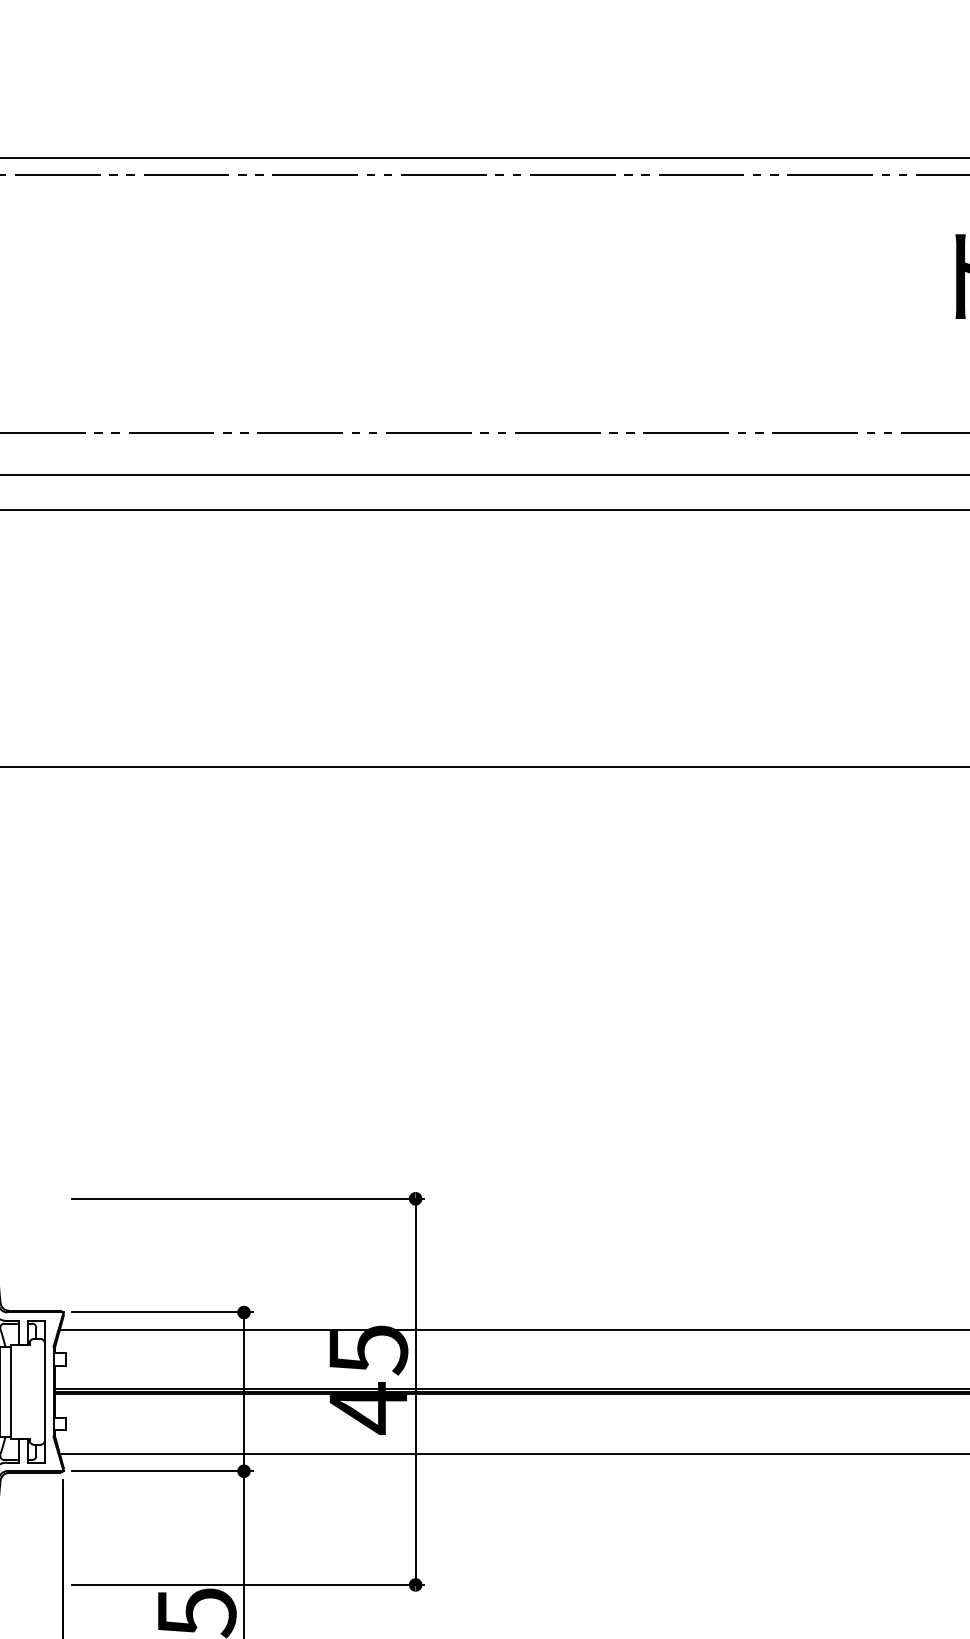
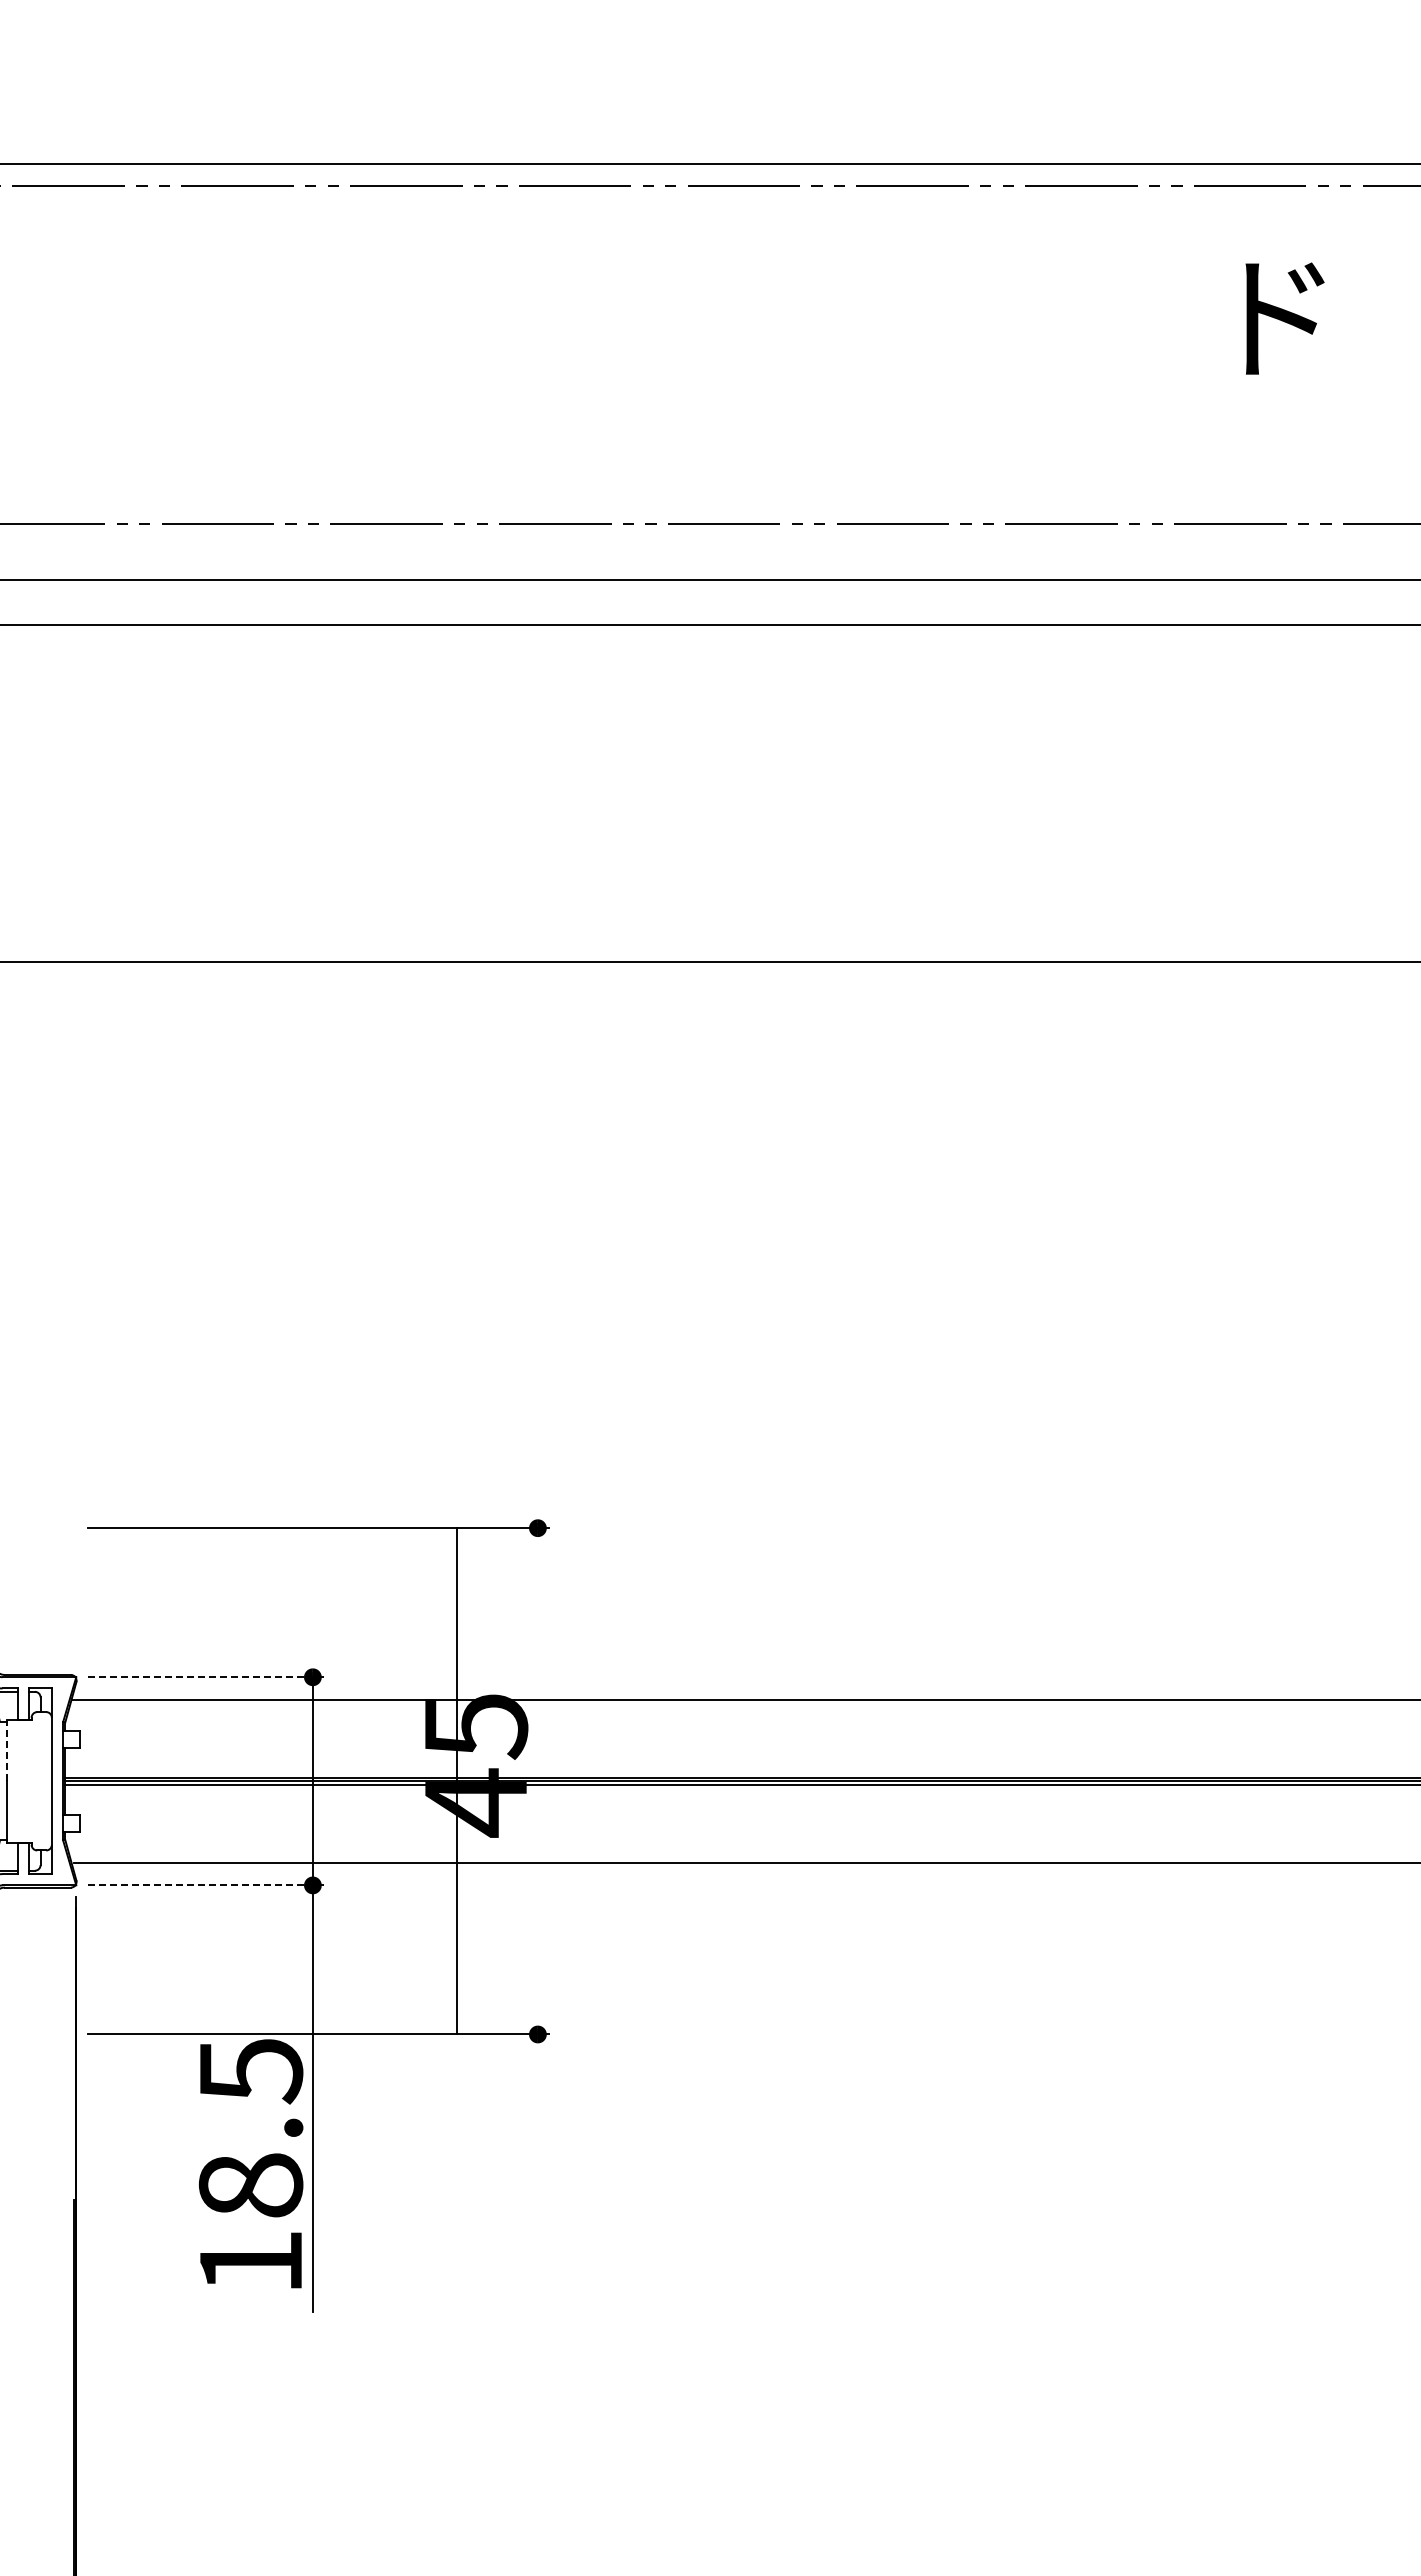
line: (162, 1312) -> (206, 1677), solid -> dashed
line: (10, 1368) -> (6, 1750), solid -> dashed
line: (415, 1391) -> (456, 1781), moved
line: (162, 1471) -> (206, 1885), solid -> dashed

